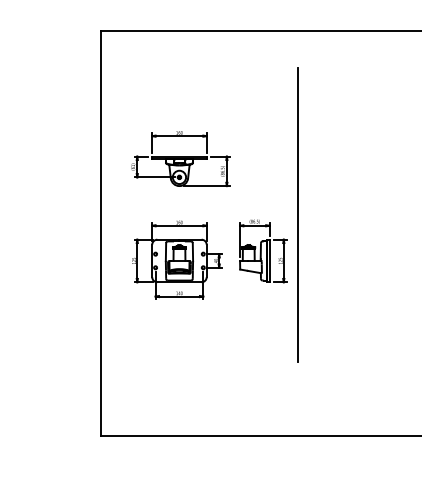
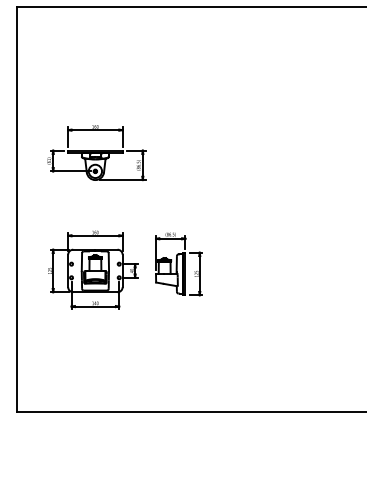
part: (180, 159) -> (96, 153), moved
line: (298, 214) -> (214, 190), removed
part: (263, 251) -> (179, 264), moved
part: (177, 259) -> (93, 269), moved

